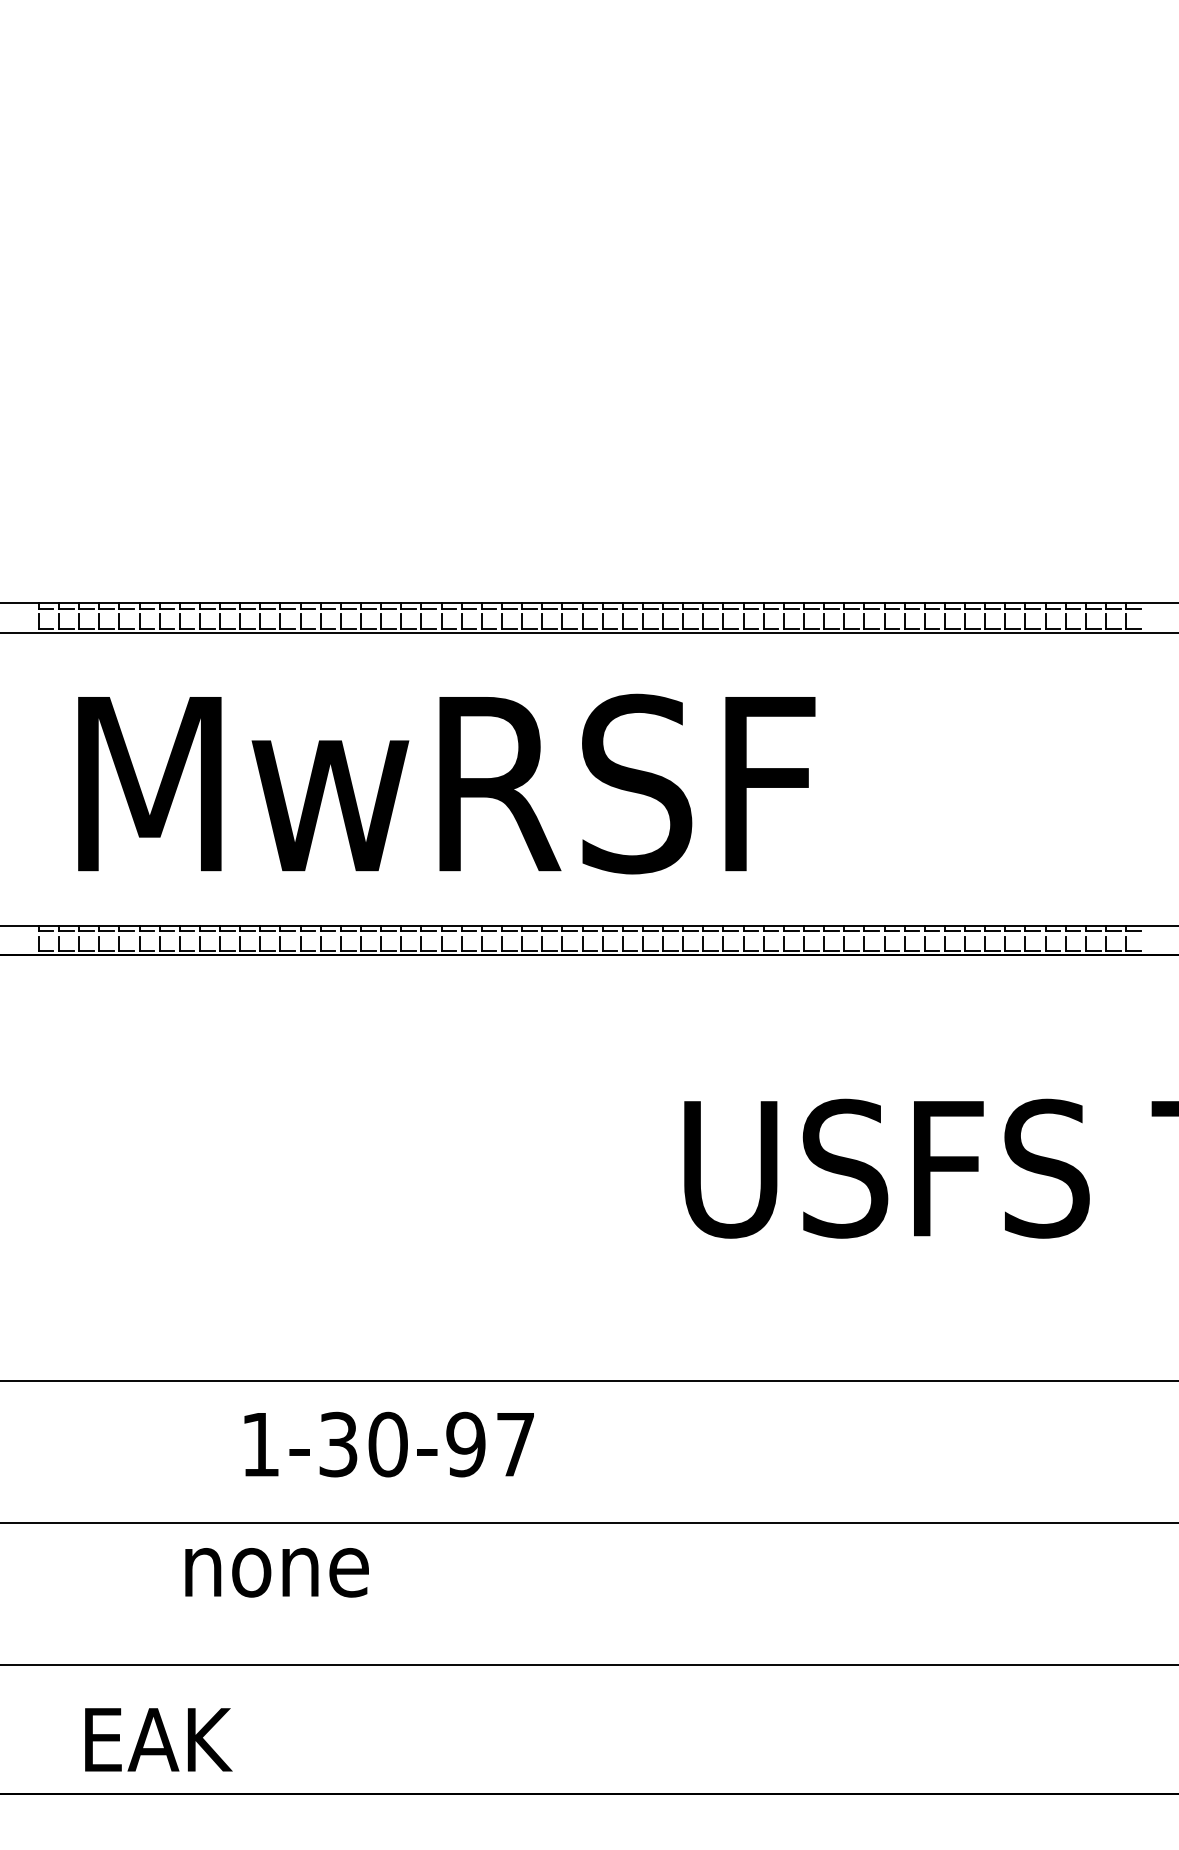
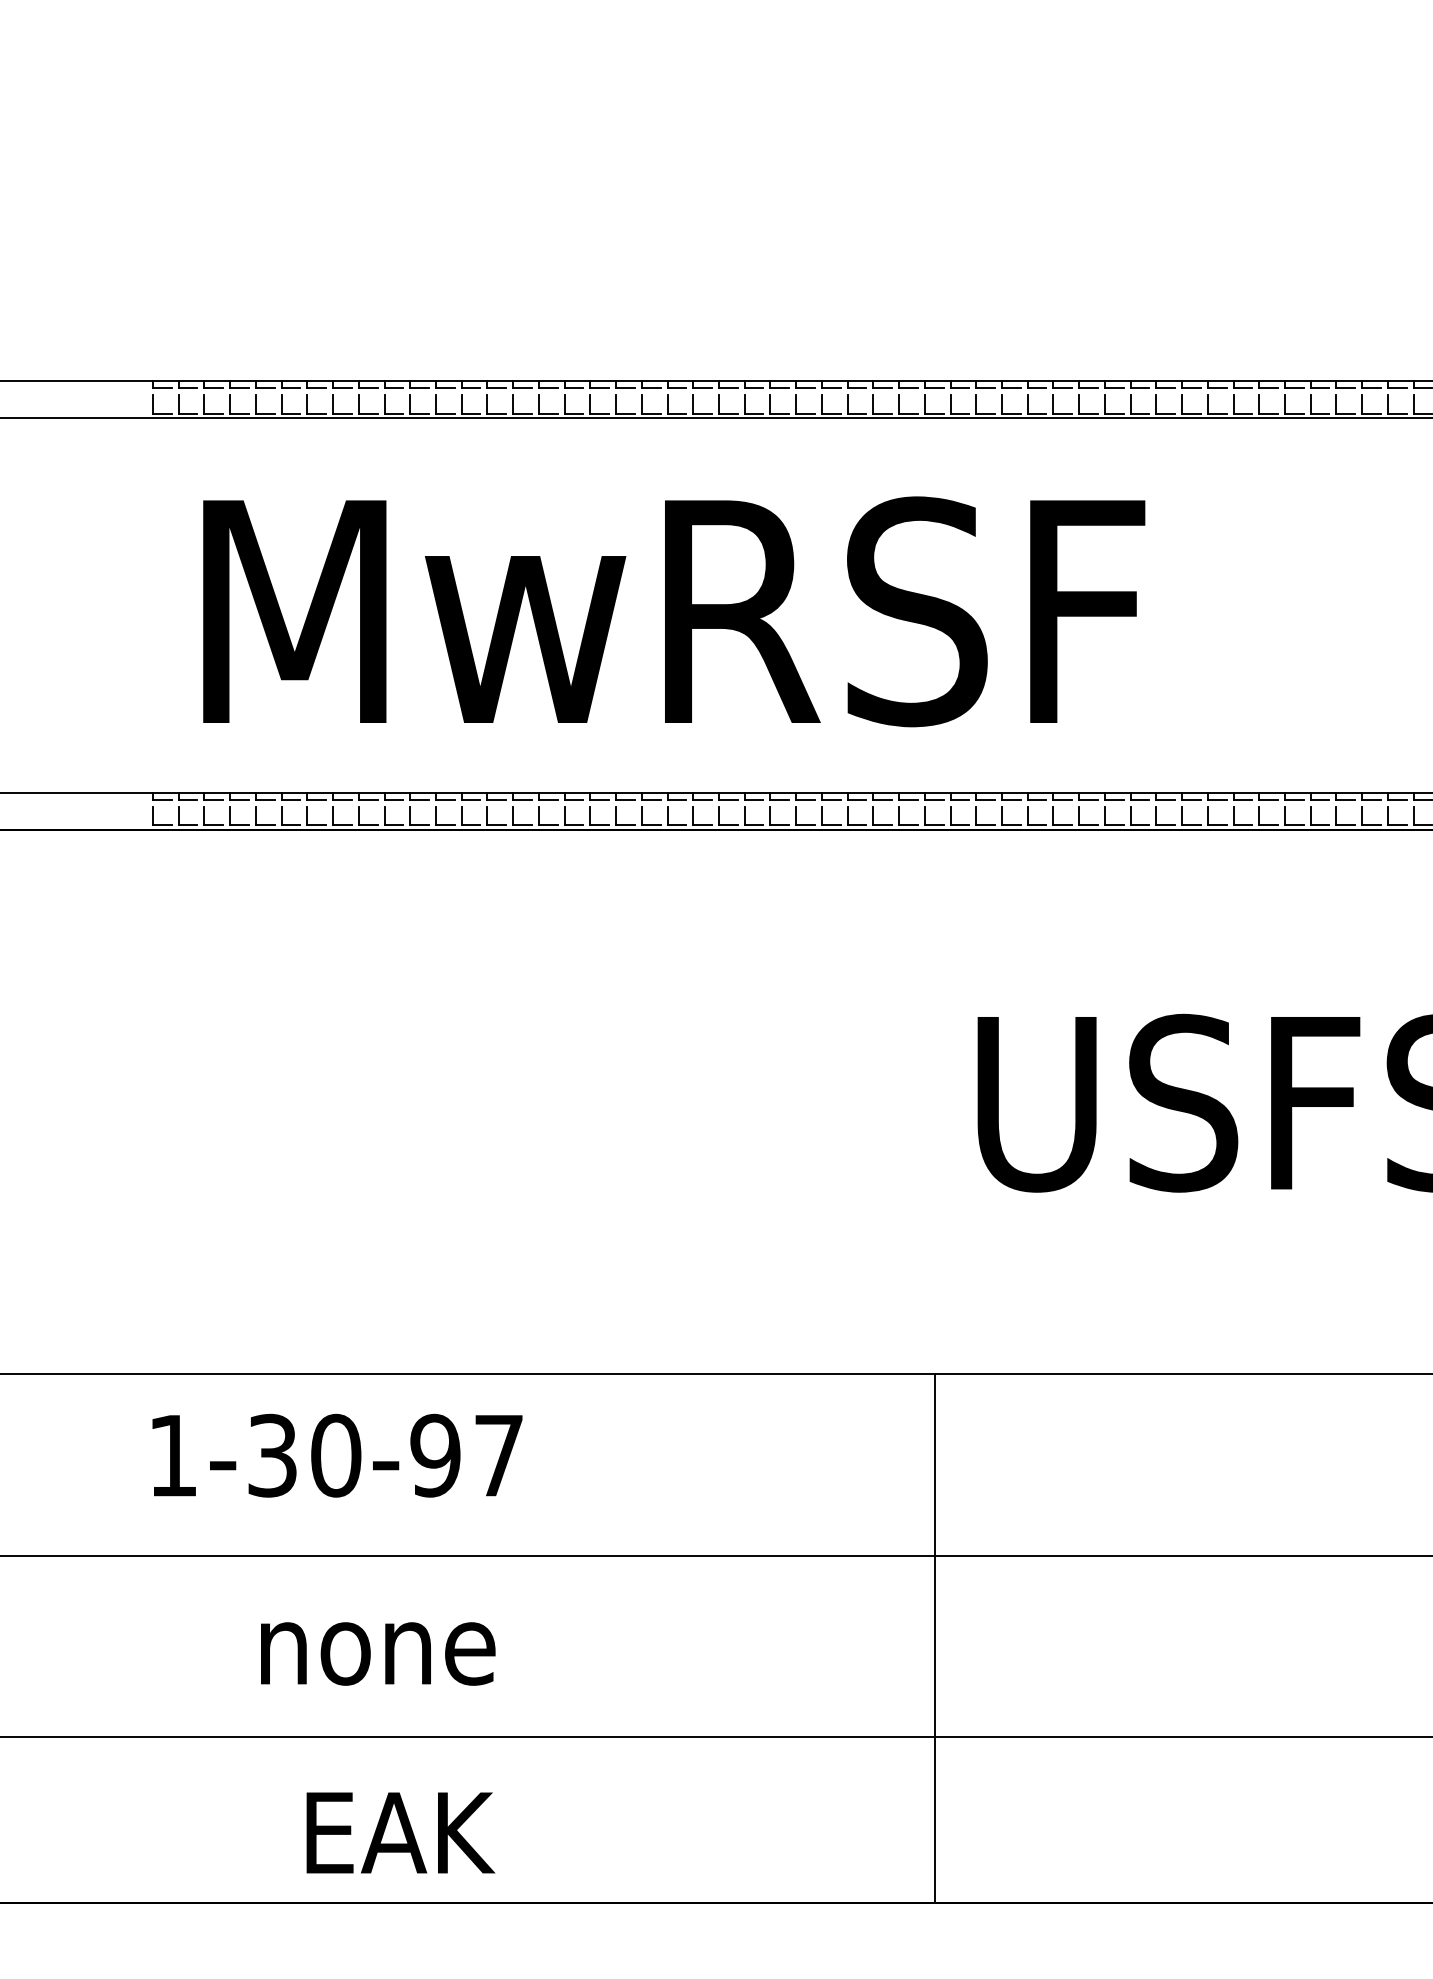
text: (388, 1444) -> (336, 1455), moved
text: (276, 1572) -> (377, 1653), moved
line: (650, 1587) -> (934, 1638), added
text: (158, 1739) -> (400, 1832), moved

